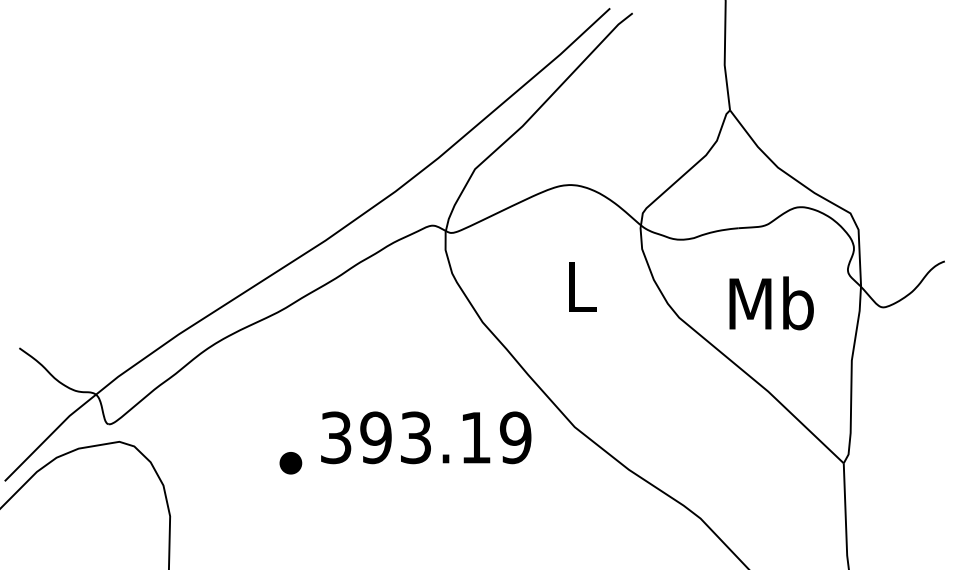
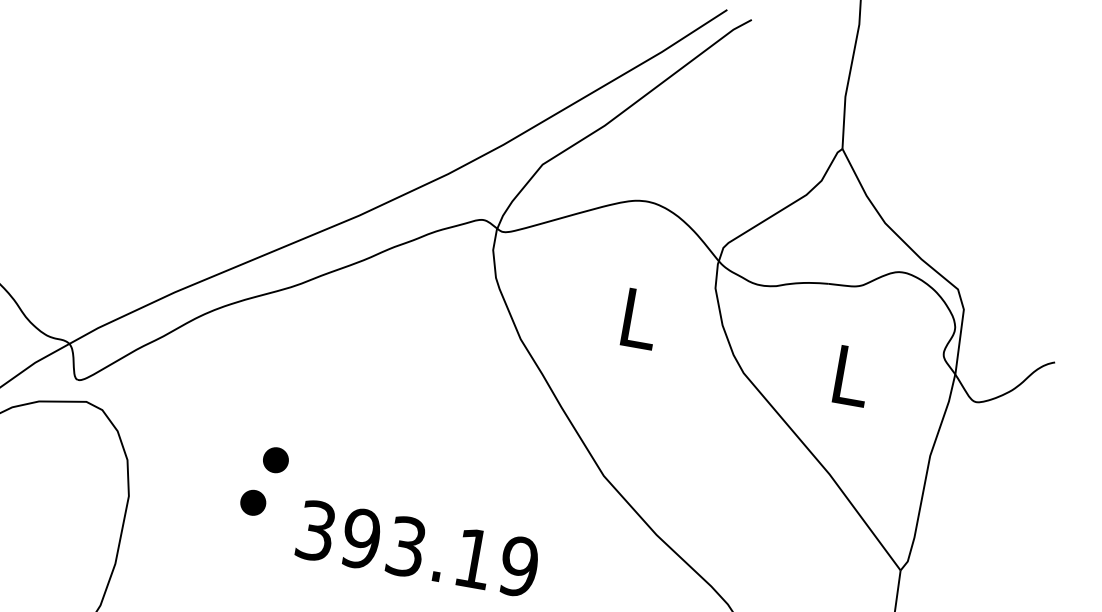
text: (771, 303) -> (850, 375), Mb -> L
text: (426, 437) -> (418, 548), moved
part: (277, 503) -> (252, 503), added

